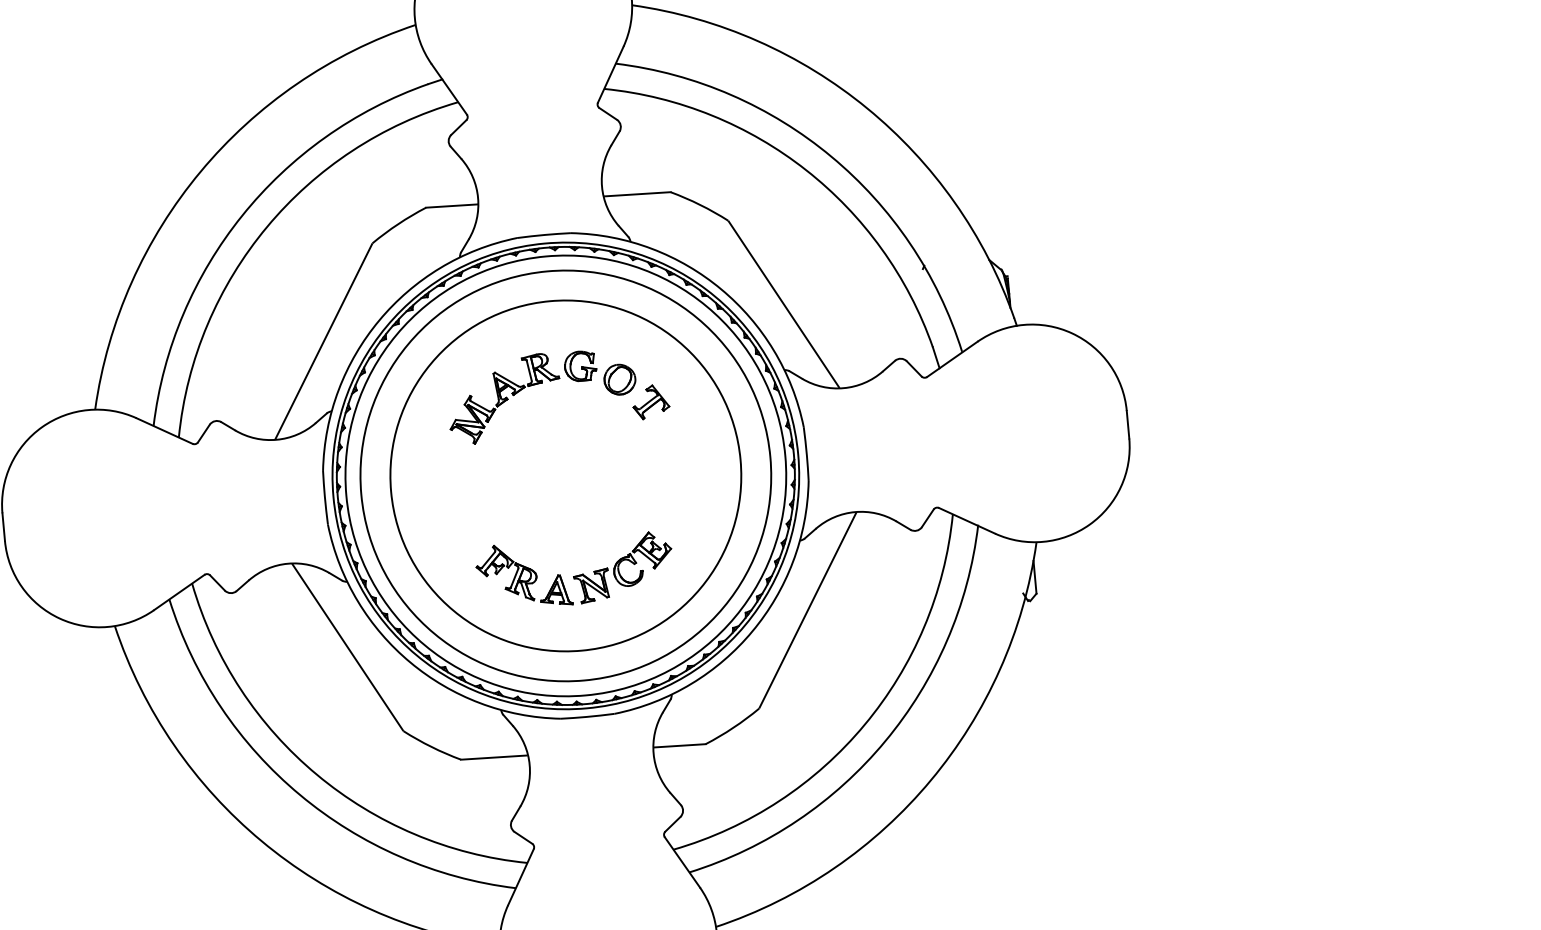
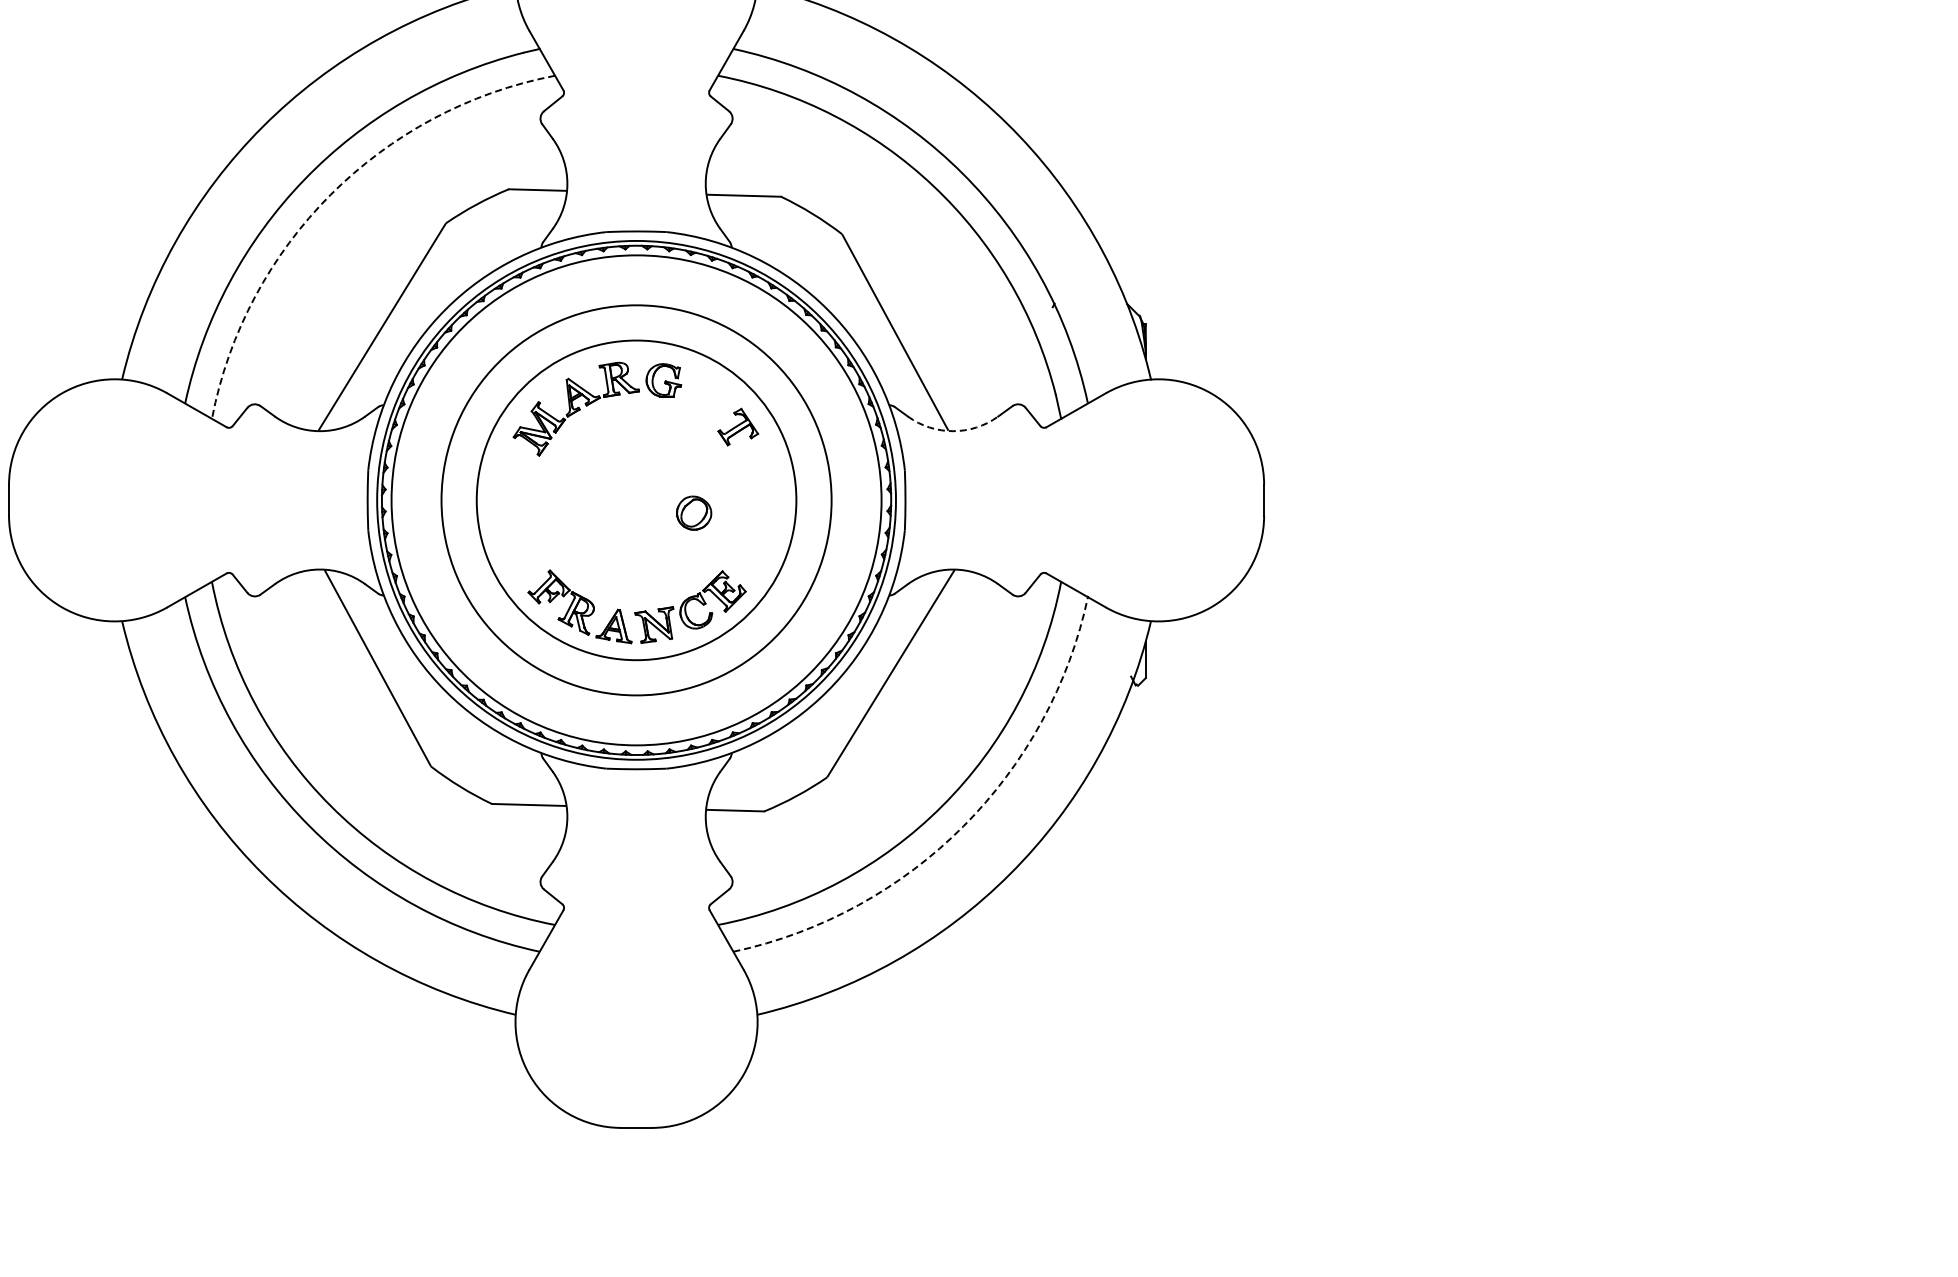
arc: (266, 226) -> (330, 194), solid -> dashed
part: (620, 378) -> (694, 512), moved
arc: (844, 388) -> (953, 431), solid -> dashed
circle: (565, 476) -> (636, 500), size x0.7
arc: (885, 741) -> (963, 826), solid -> dashed

